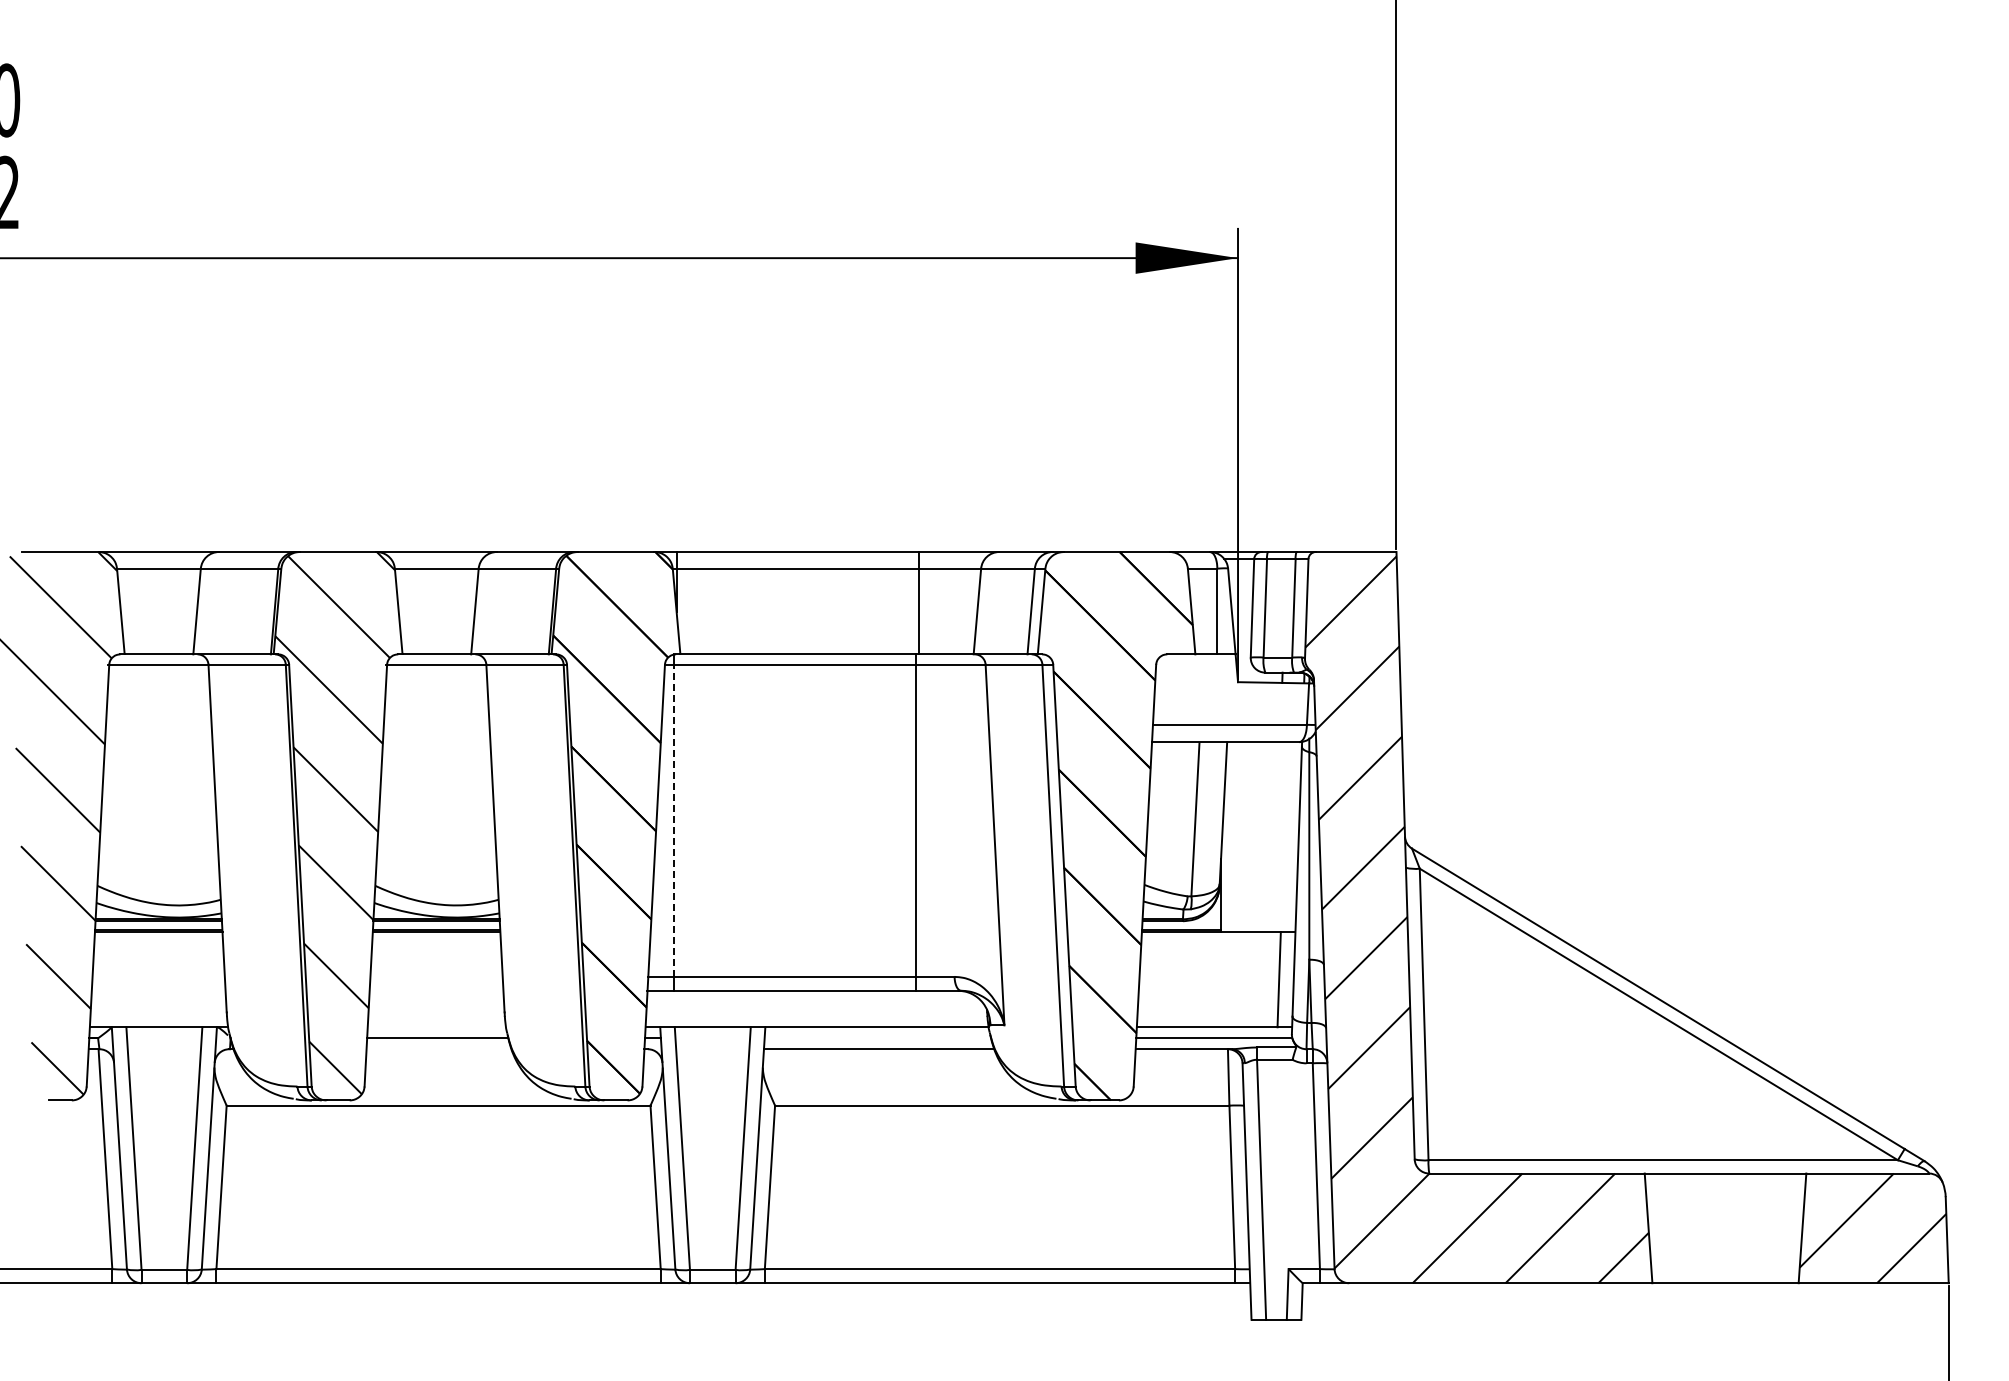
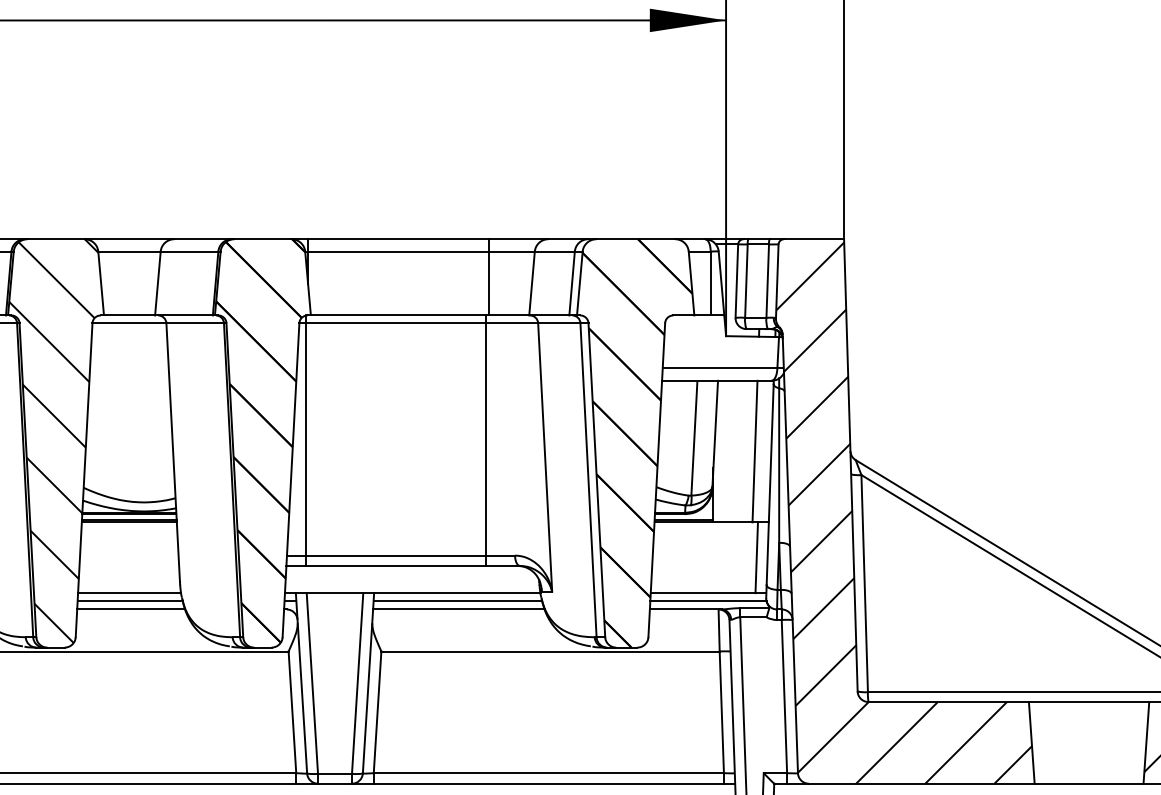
line: (673, 820) -> (305, 439), dashed -> solid
line: (1276, 837) -> (754, 451), added
line: (436, 1027) -> (129, 593), added
line: (877, 1038) -> (457, 601), added
line: (438, 1049) -> (130, 609), added

